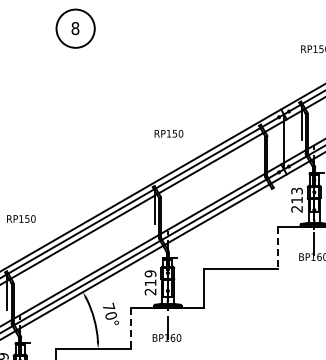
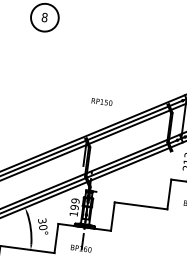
line: (277, 248) -> (169, 194), dashed -> solid
text: (150, 287) -> (74, 210), 219 -> 199
text: (108, 306) -> (42, 220), 70° -> 30°
line: (131, 329) -> (56, 239), dashed -> solid

